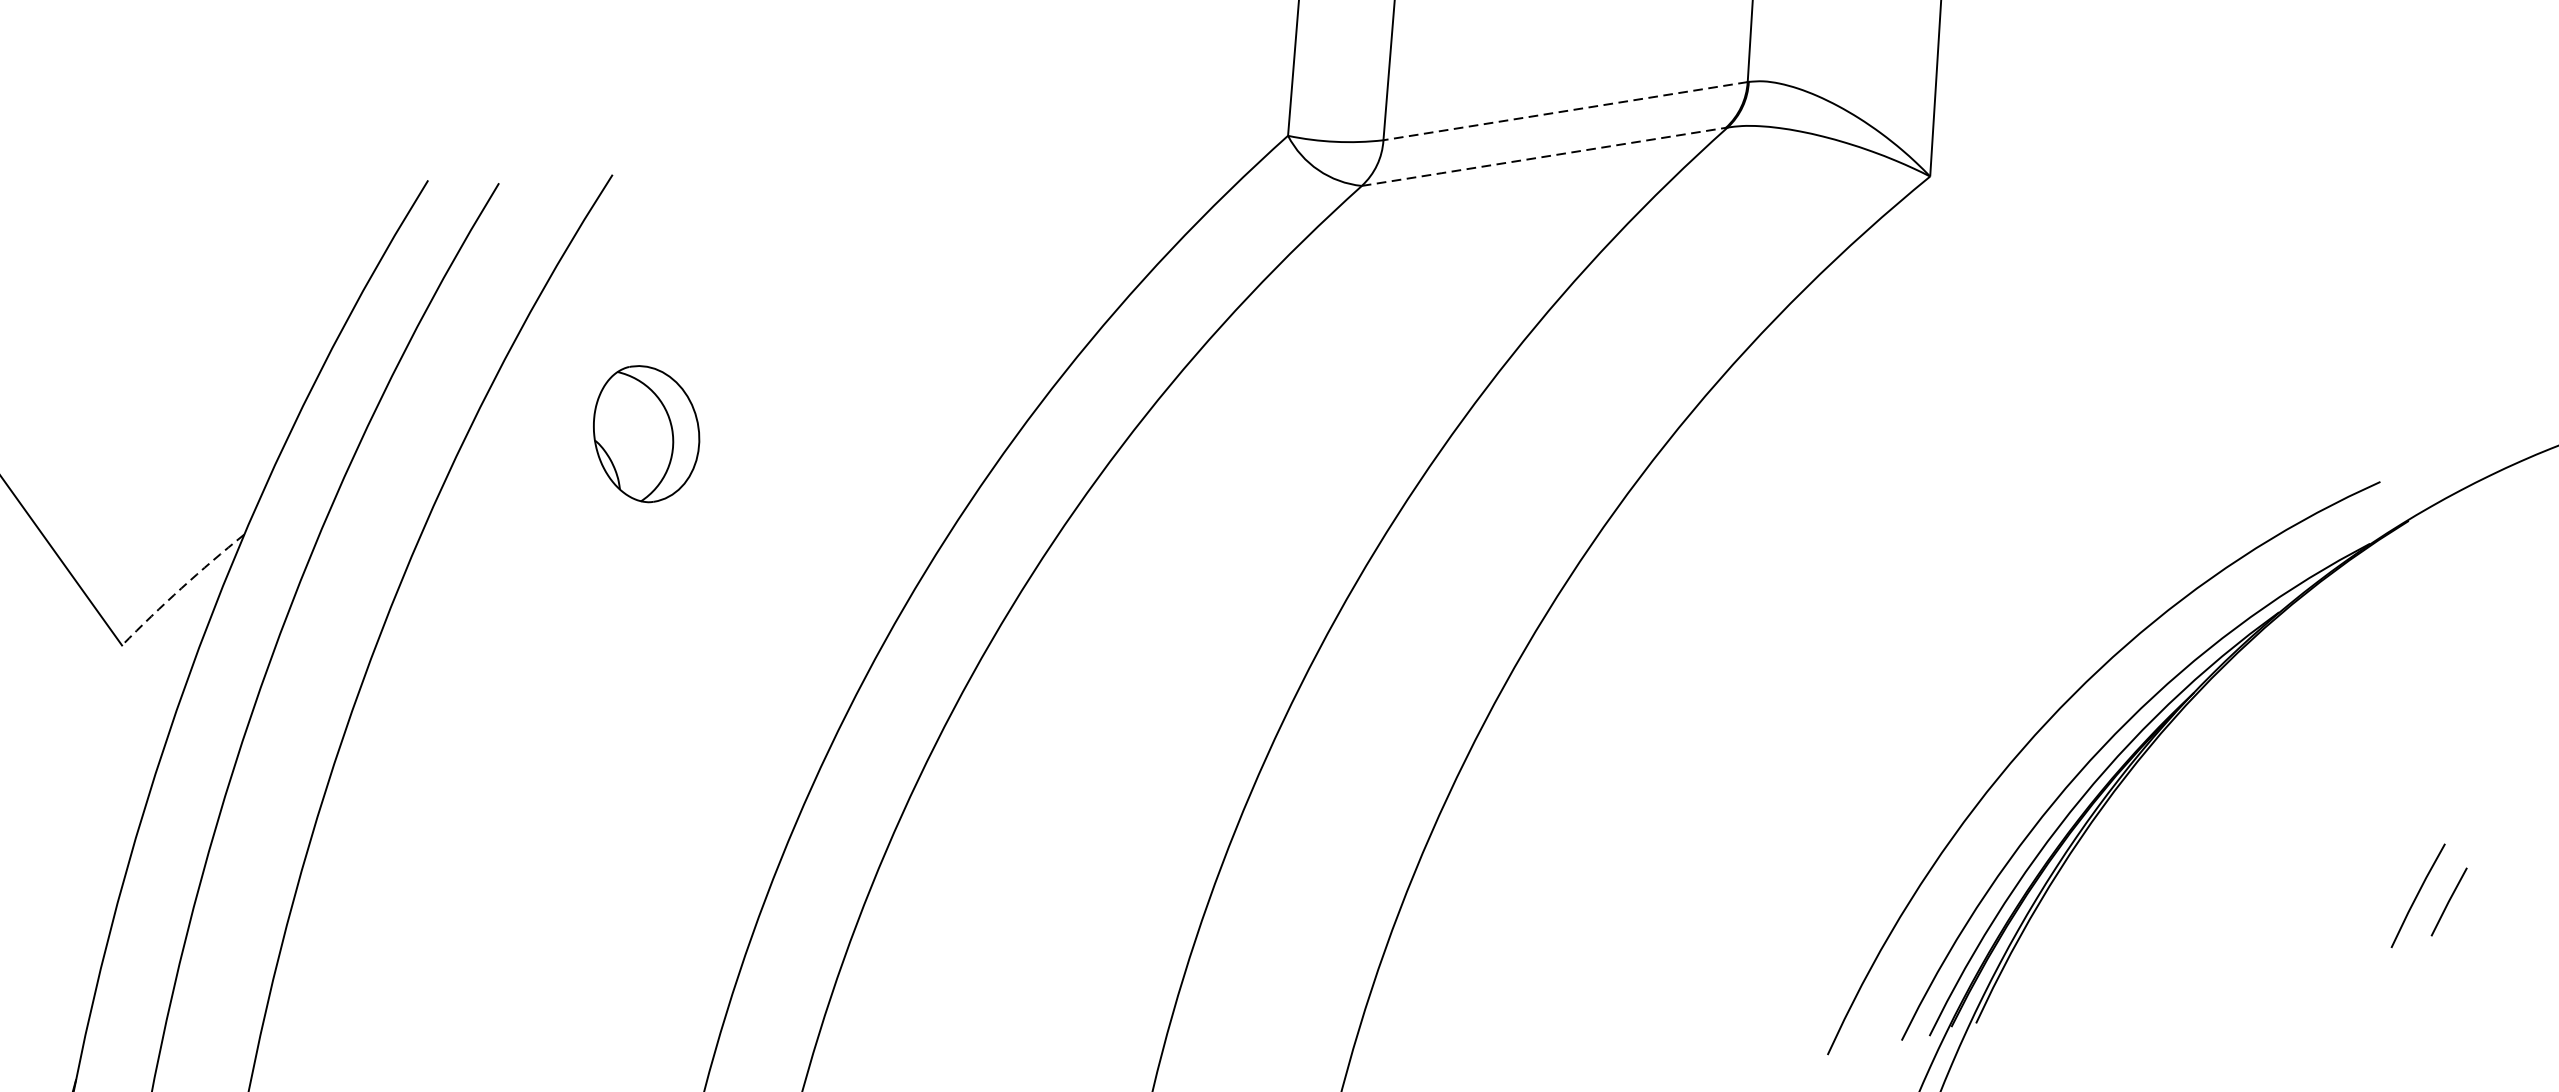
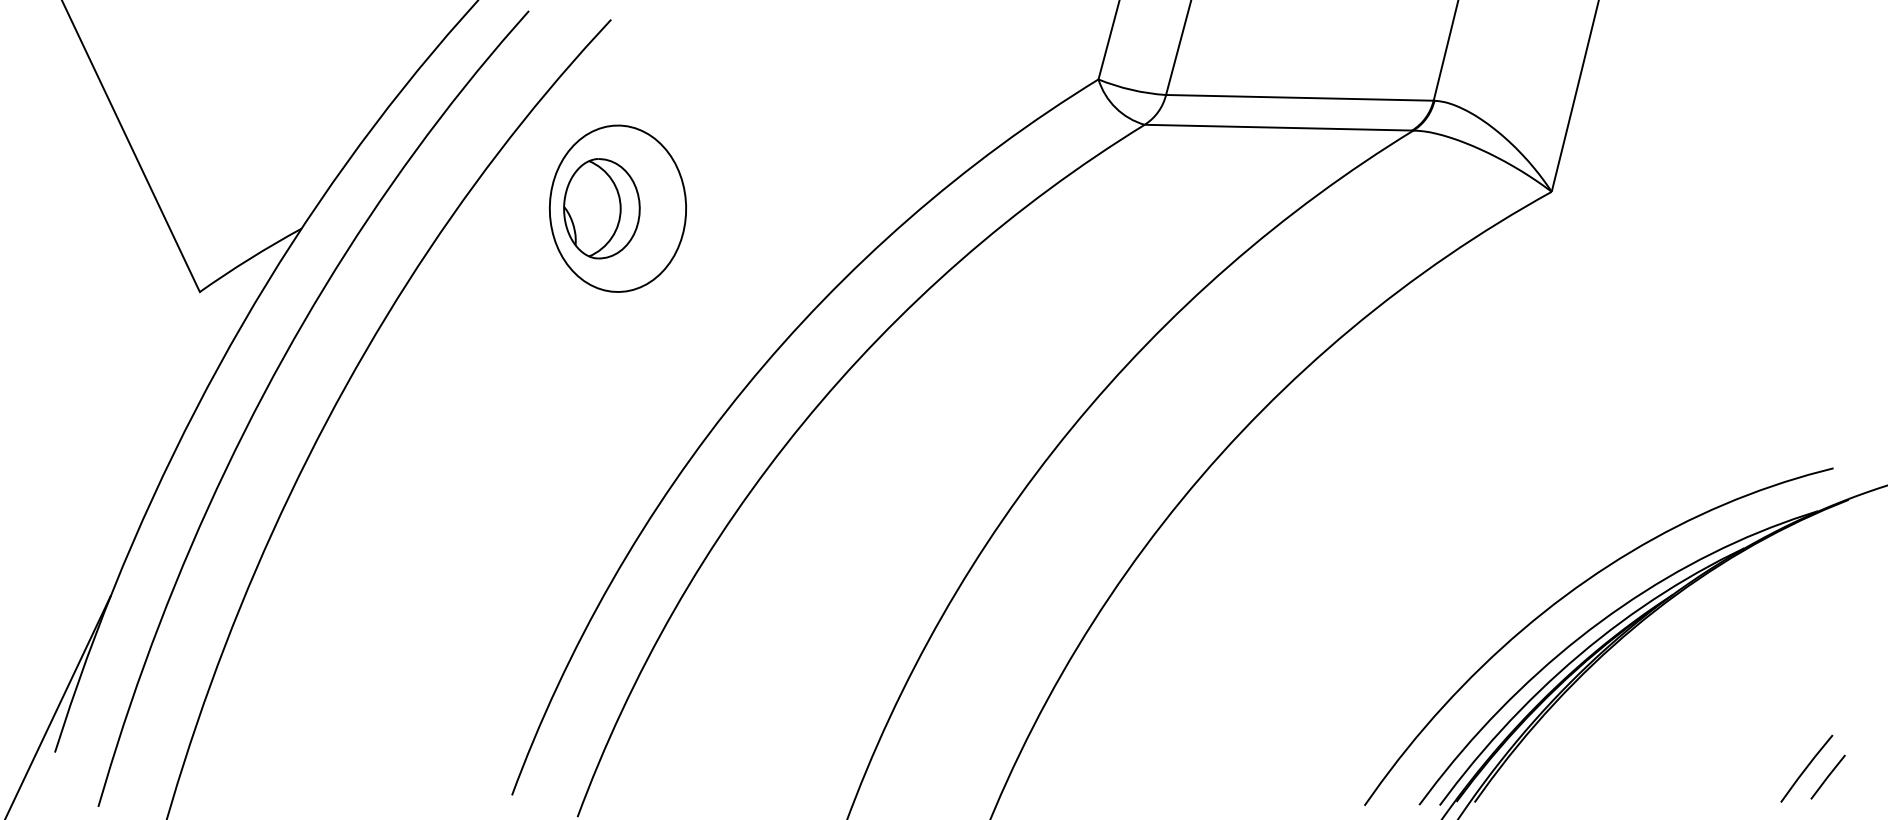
line: (1564, 110) -> (1299, 97), dashed -> solid
line: (1543, 156) -> (1278, 127), dashed -> solid
part: (667, 429) -> (617, 208), added
arc: (181, 587) -> (249, 258), dashed -> solid

